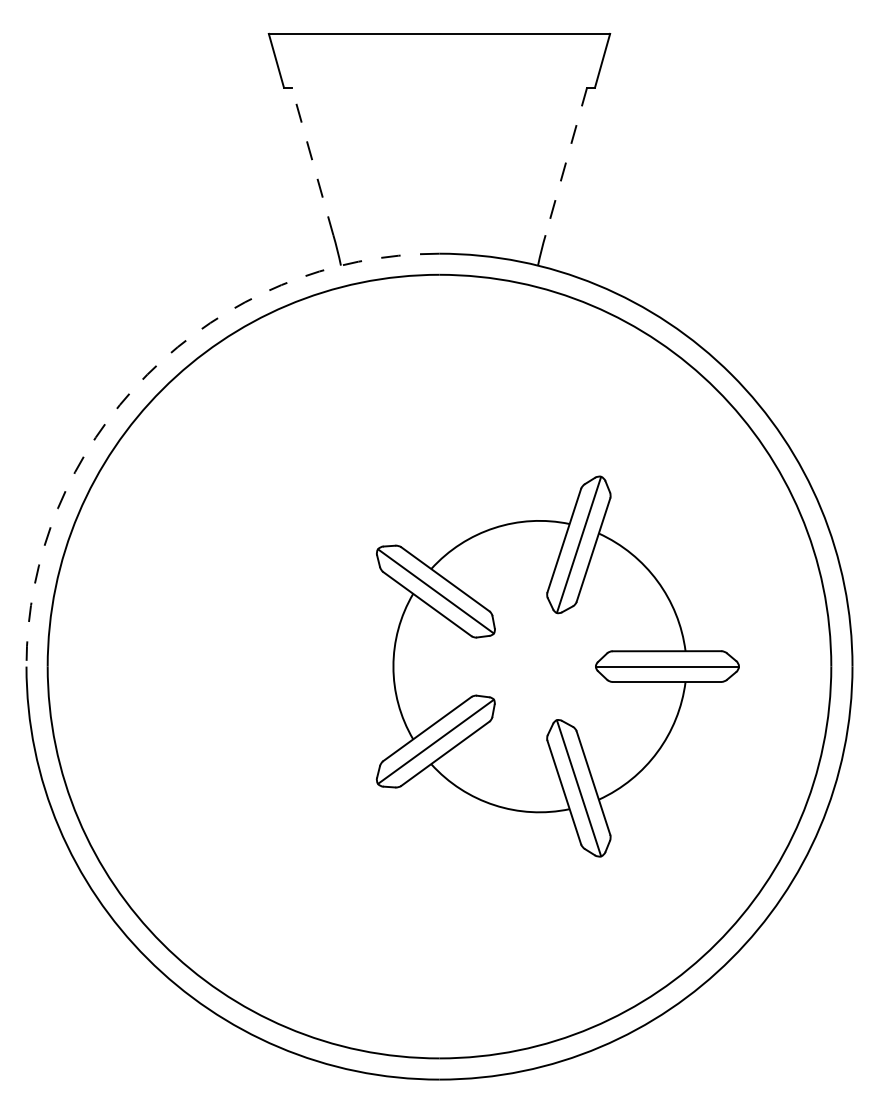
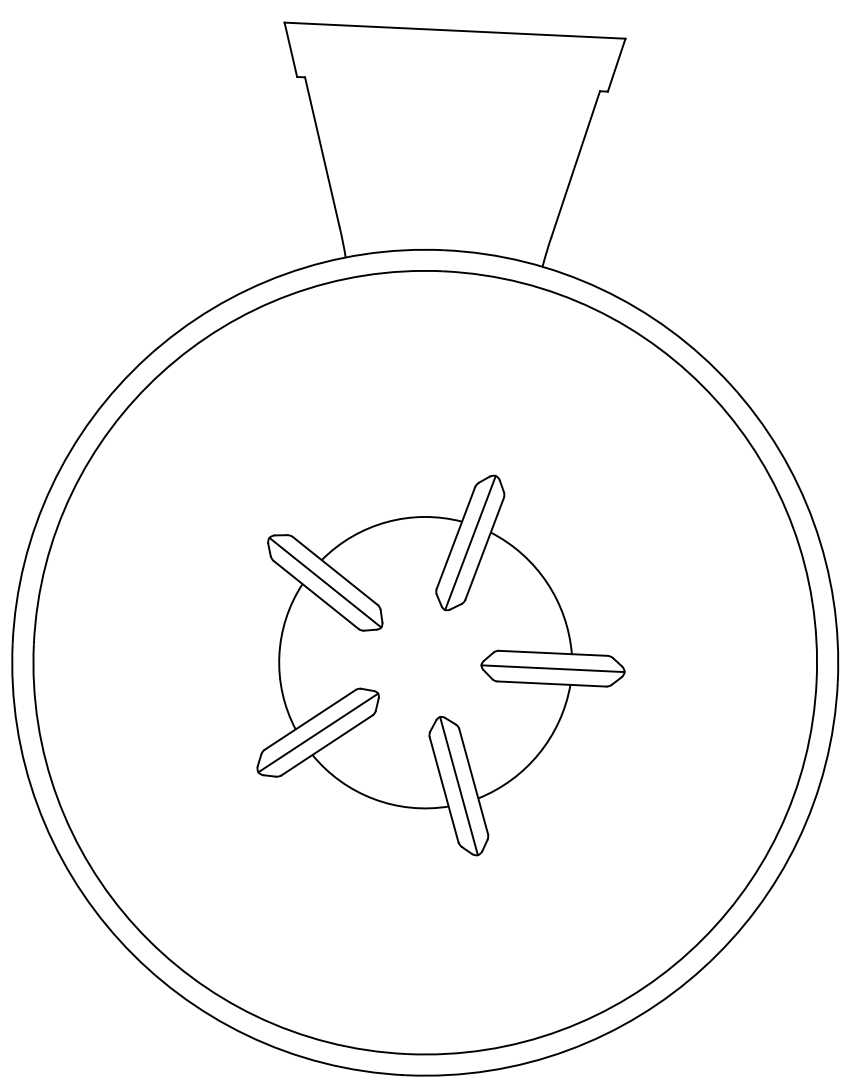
line: (312, 161) -> (322, 152), dashed -> solid
line: (566, 161) -> (575, 164), dashed -> solid
arc: (147, 374) -> (147, 357), dashed -> solid
part: (557, 666) -> (443, 663), moved

